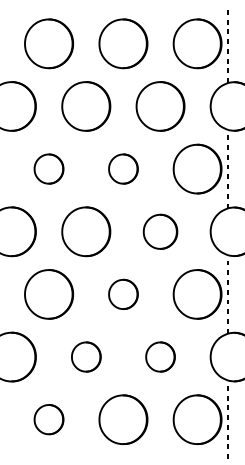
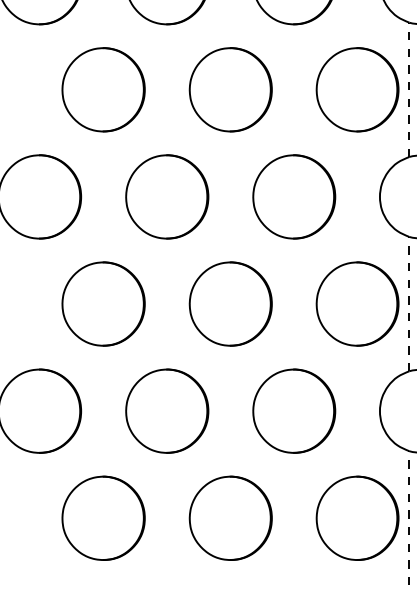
part: (48, 168) -> (102, 88), size x1.67
part: (123, 168) -> (230, 88), size x1.67
part: (160, 231) -> (294, 196), size x1.43
part: (123, 294) -> (230, 304), size x1.67
part: (86, 356) -> (167, 410), size x1.67
part: (160, 356) -> (294, 410), size x1.67
part: (48, 419) -> (102, 517), size x1.67

